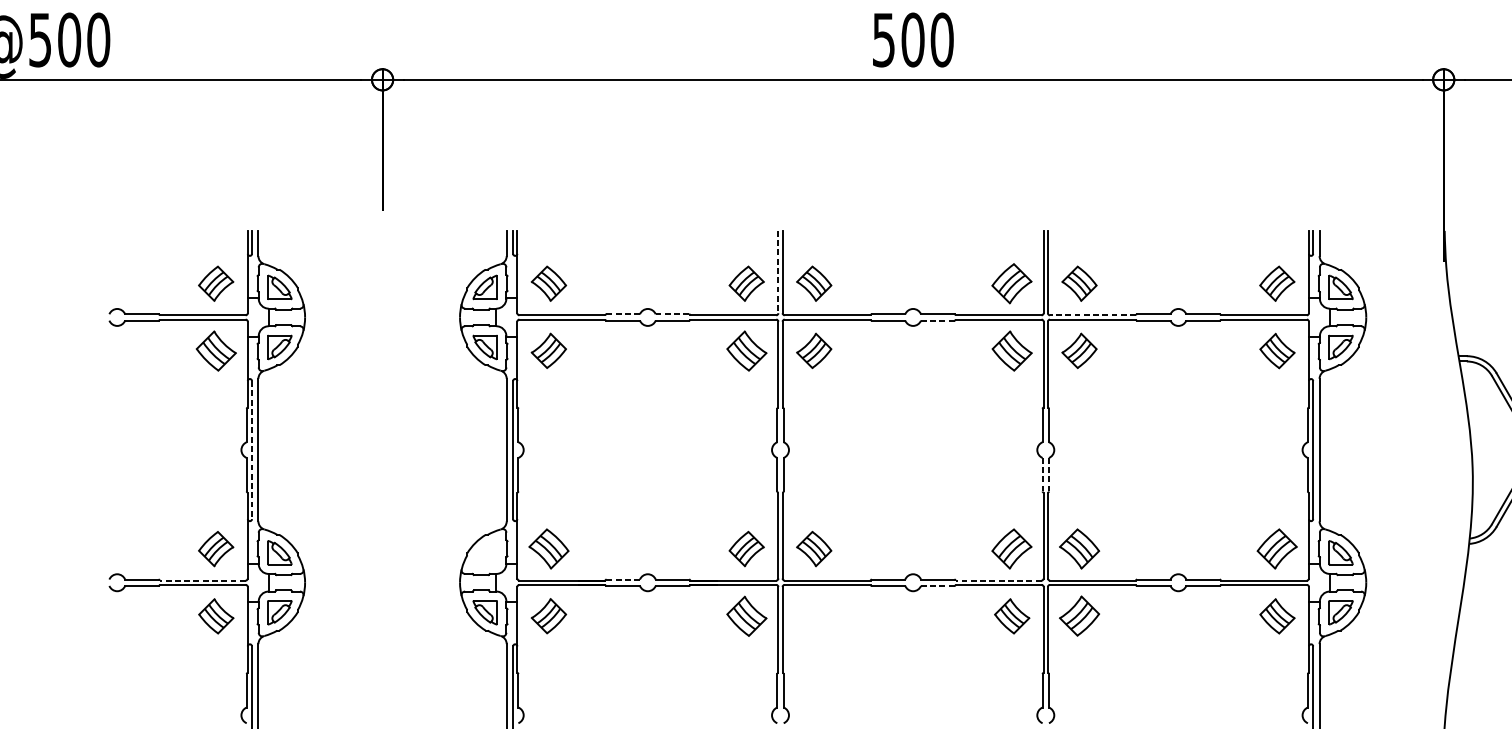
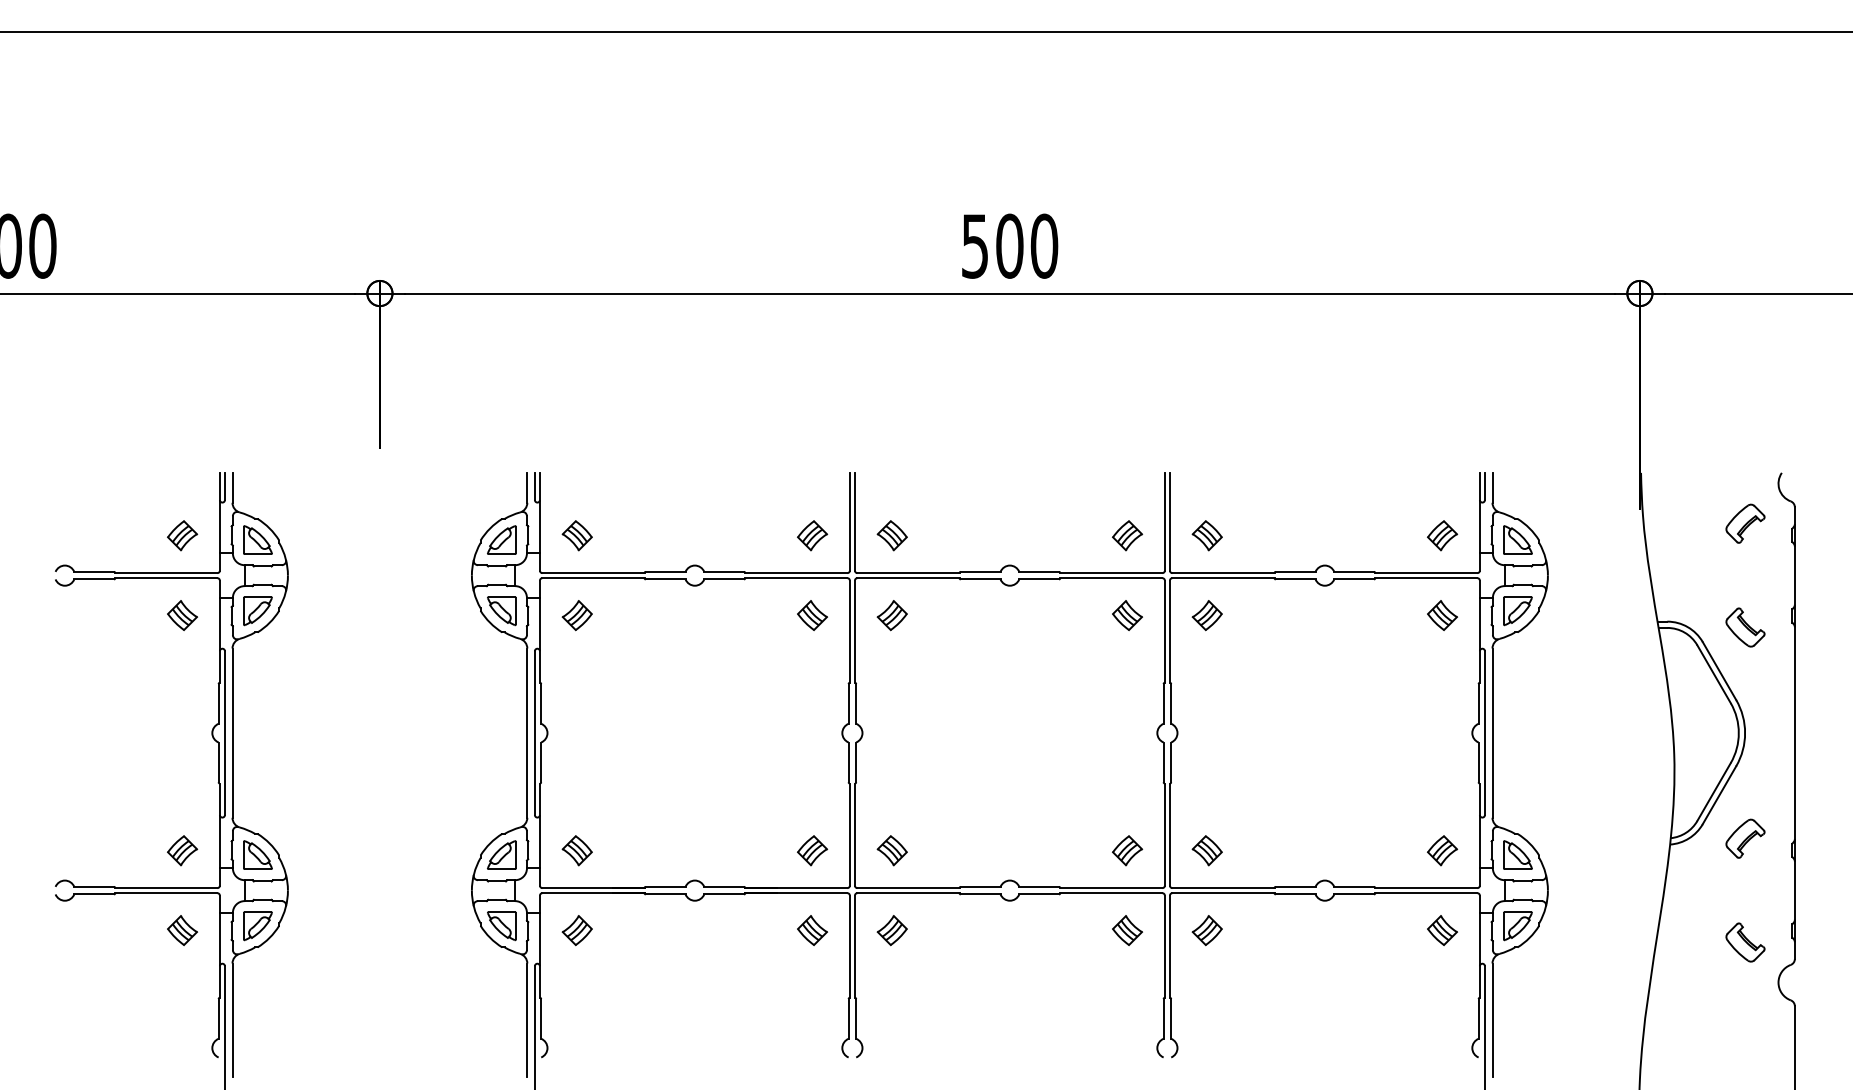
line: (778, 271) -> (849, 521), dashed -> solid
part: (216, 283) -> (182, 535), size x0.71
part: (548, 283) -> (576, 535), size x0.71
part: (746, 283) -> (812, 535), size x0.71
part: (813, 283) -> (891, 535), size x0.71
part: (1012, 283) -> (1127, 535), size x0.62
part: (1078, 283) -> (1206, 535), size x0.71
part: (1277, 283) -> (1442, 535), size x0.71
line: (623, 313) -> (665, 571), dashed -> solid
line: (672, 313) -> (724, 571), dashed -> solid
line: (1092, 315) -> (1222, 573), dashed -> solid
line: (938, 320) -> (1039, 579), dashed -> solid
part: (216, 351) -> (182, 615), size x0.62
part: (548, 351) -> (576, 615), size x0.71
part: (746, 351) -> (812, 615), size x0.62
part: (813, 351) -> (891, 615), size x0.71
part: (1012, 351) -> (1127, 615), size x0.62
part: (1078, 351) -> (1206, 615), size x0.71
part: (1277, 351) -> (1442, 615), size x0.71
line: (251, 450) -> (224, 733), dashed -> solid
line: (1042, 474) -> (1163, 762), dashed -> solid
line: (1049, 474) -> (1171, 762), dashed -> solid
part: (216, 548) -> (182, 850), size x0.71
part: (548, 548) -> (576, 850), size x0.62
part: (746, 548) -> (812, 850), size x0.71
part: (813, 548) -> (891, 850), size x0.71
part: (1012, 548) -> (1127, 850), size x0.62
part: (1078, 548) -> (1206, 850), size x0.62
part: (1277, 548) -> (1442, 850), size x0.62
part: (484, 552) -> (501, 854), added
line: (623, 579) -> (665, 886), dashed -> solid
line: (201, 580) -> (165, 888), dashed -> solid
line: (997, 580) -> (1110, 888), dashed -> solid
line: (938, 585) -> (1039, 894), dashed -> solid
part: (216, 616) -> (182, 930), size x0.71
part: (548, 616) -> (576, 930), size x0.71
part: (746, 616) -> (812, 930), size x0.62
part: (813, 616) -> (891, 930), added
part: (1012, 616) -> (1127, 930), size x0.71
part: (1078, 616) -> (1206, 930), size x0.62
part: (1277, 616) -> (1442, 930), size x0.71

